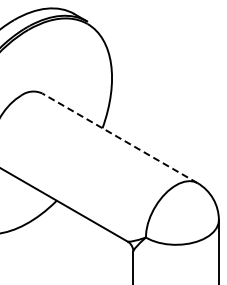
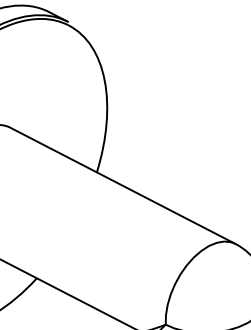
line: (119, 138) -> (121, 185), dashed -> solid

